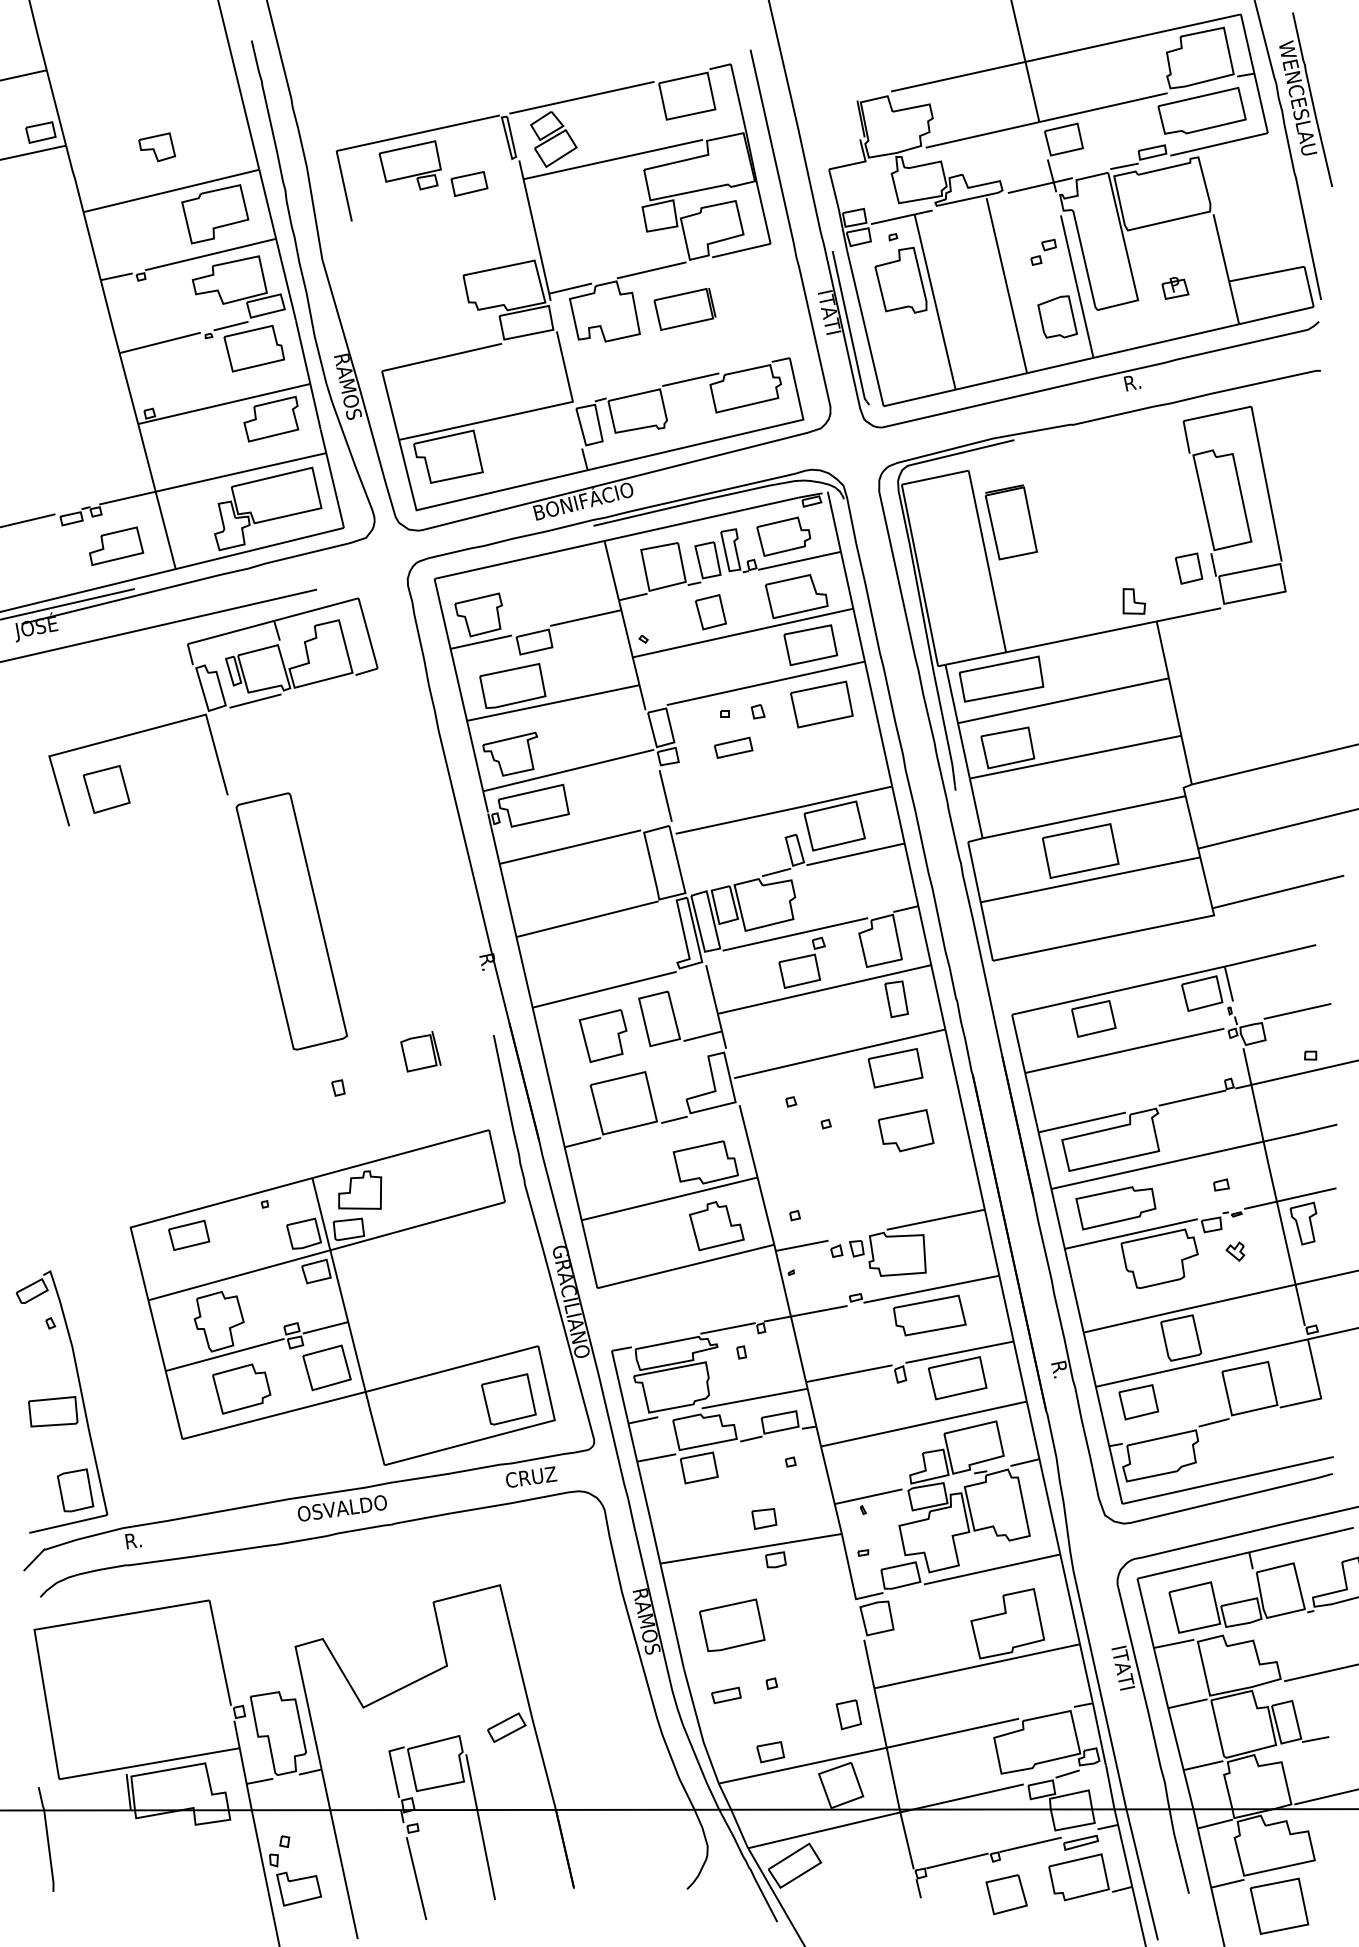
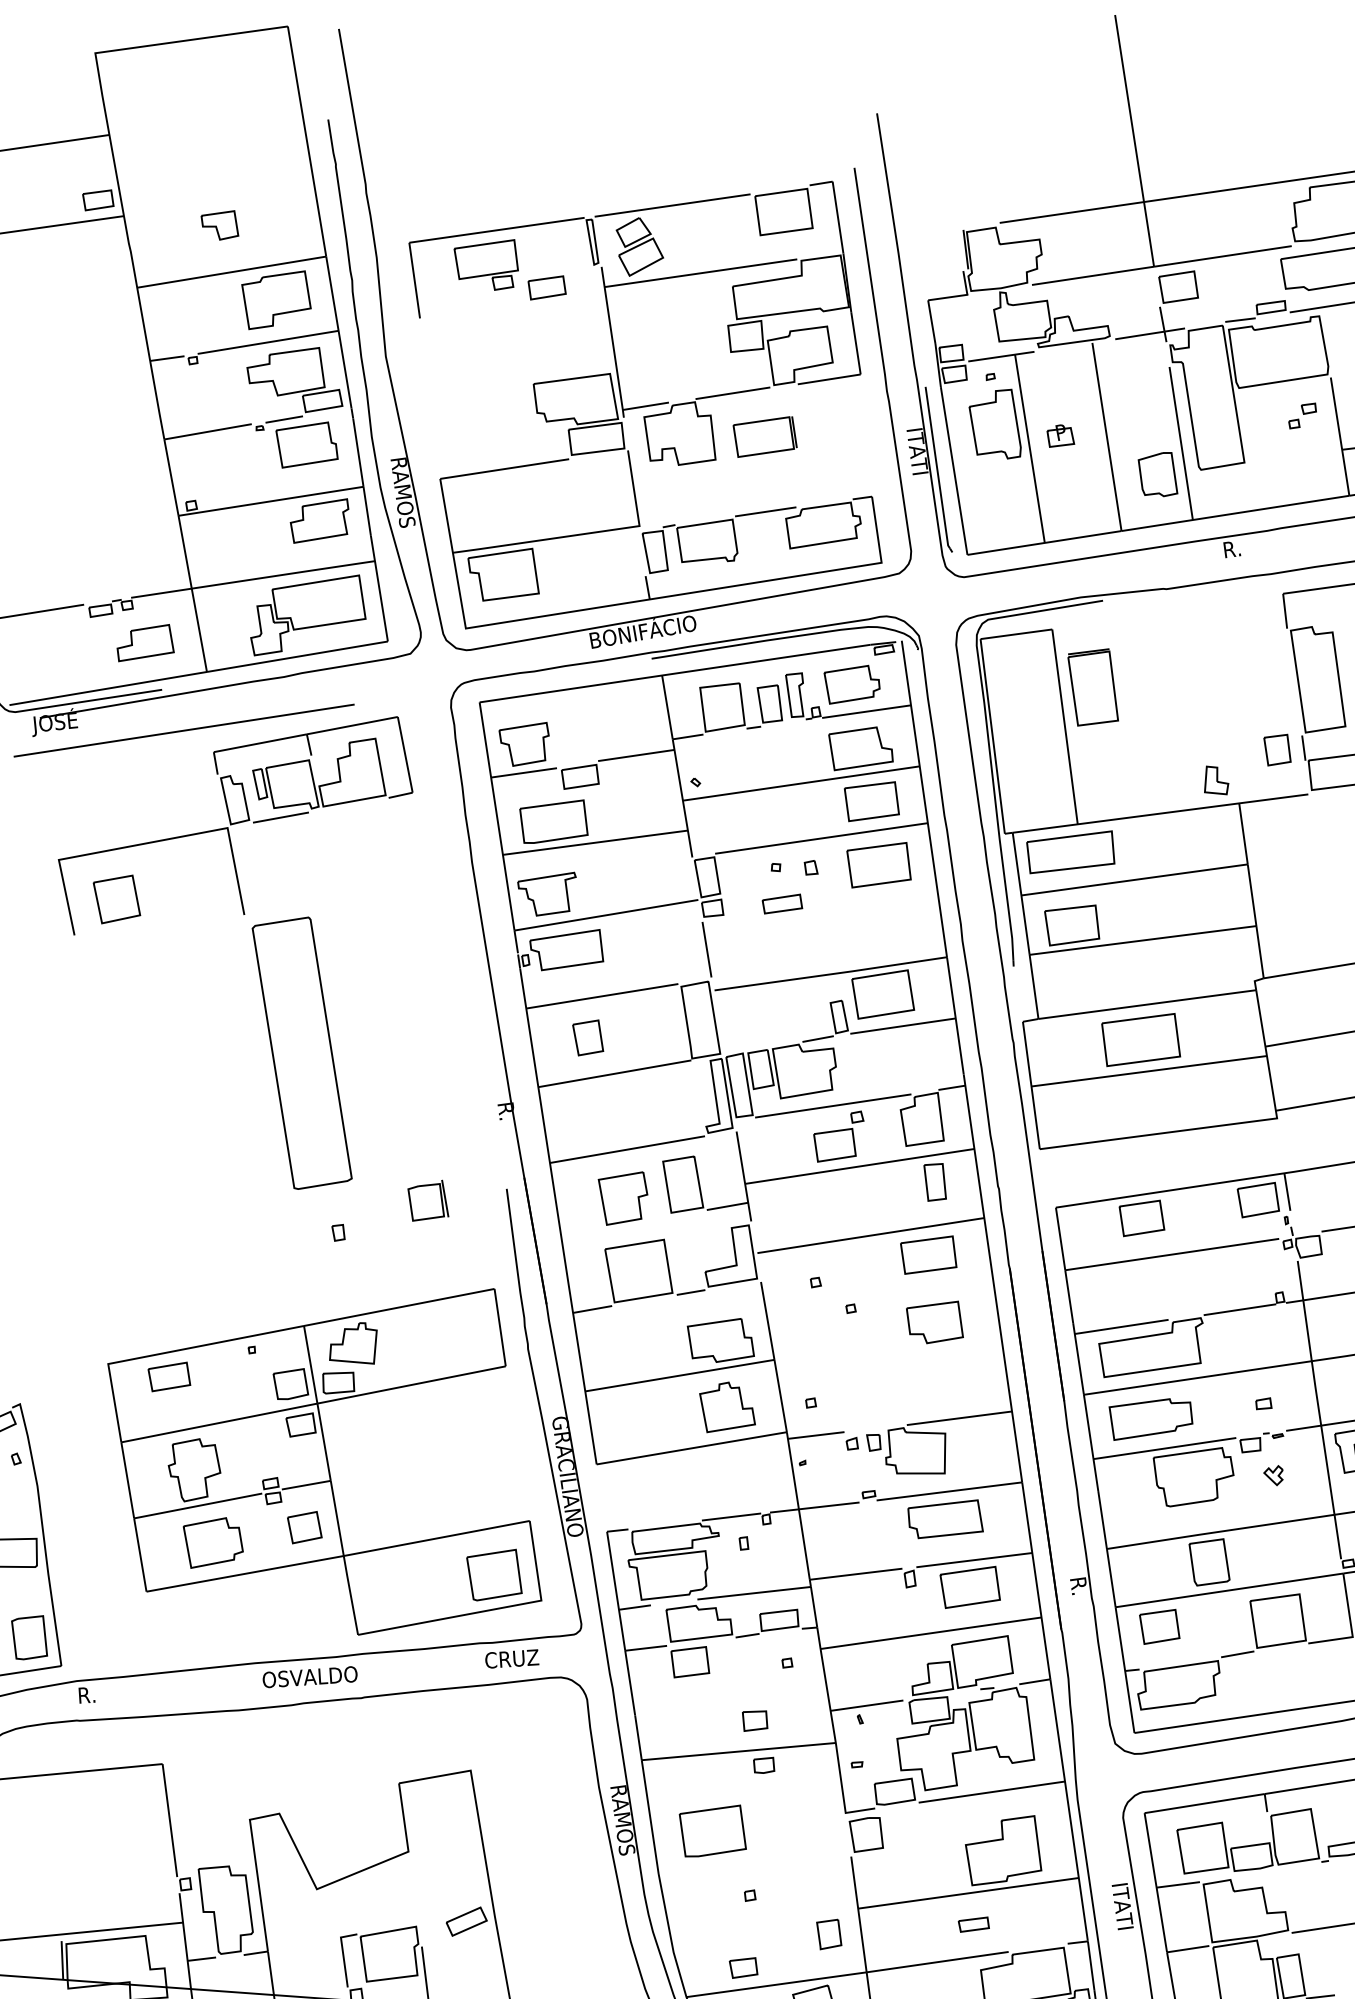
part: (1043, 251) -> (1302, 415), moved
part: (1175, 288) -> (1060, 436), moved
part: (710, 612) -> (587, 1038), moved
part: (326, 1367) -> (304, 1527), size x0.7
part: (726, 1695) -> (973, 1924), moved

